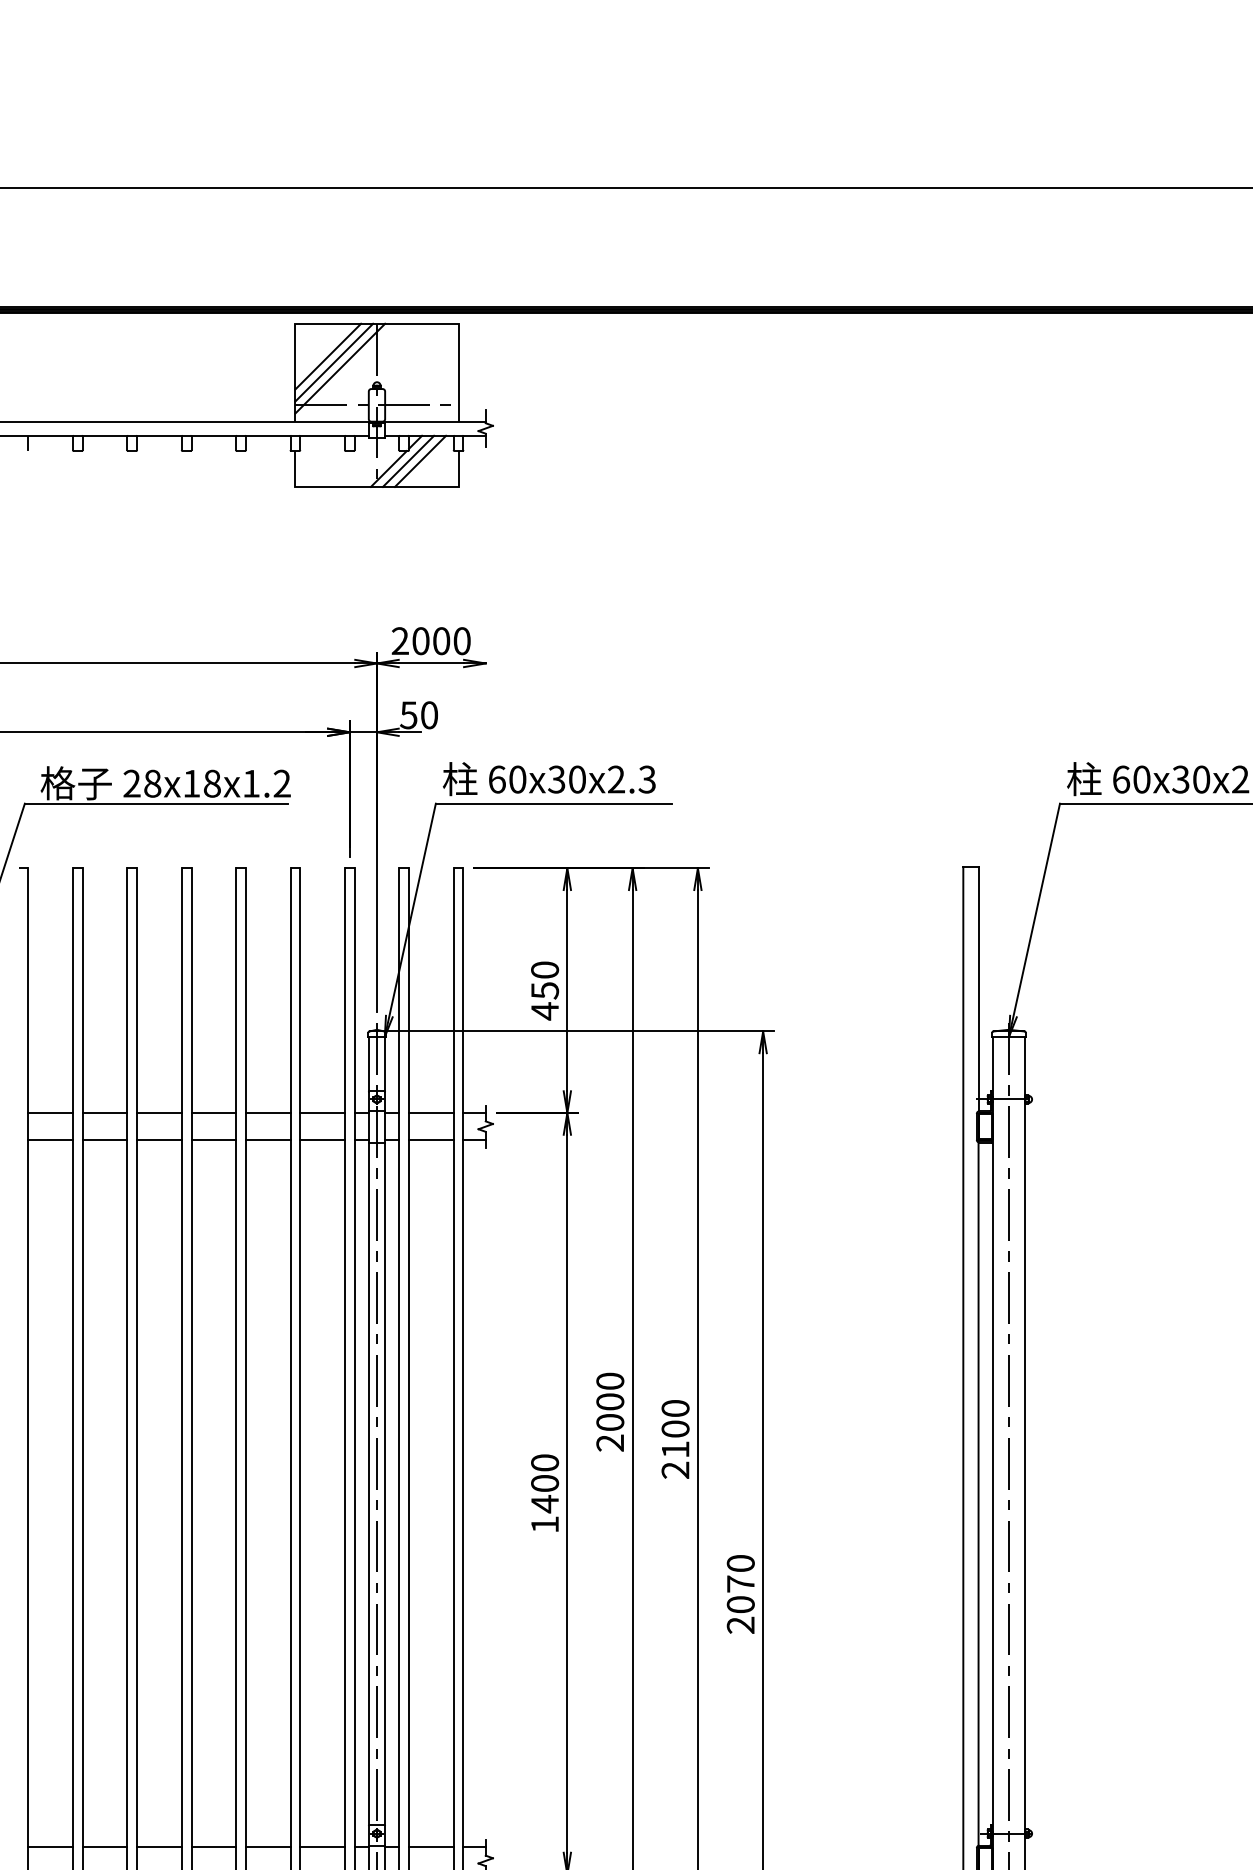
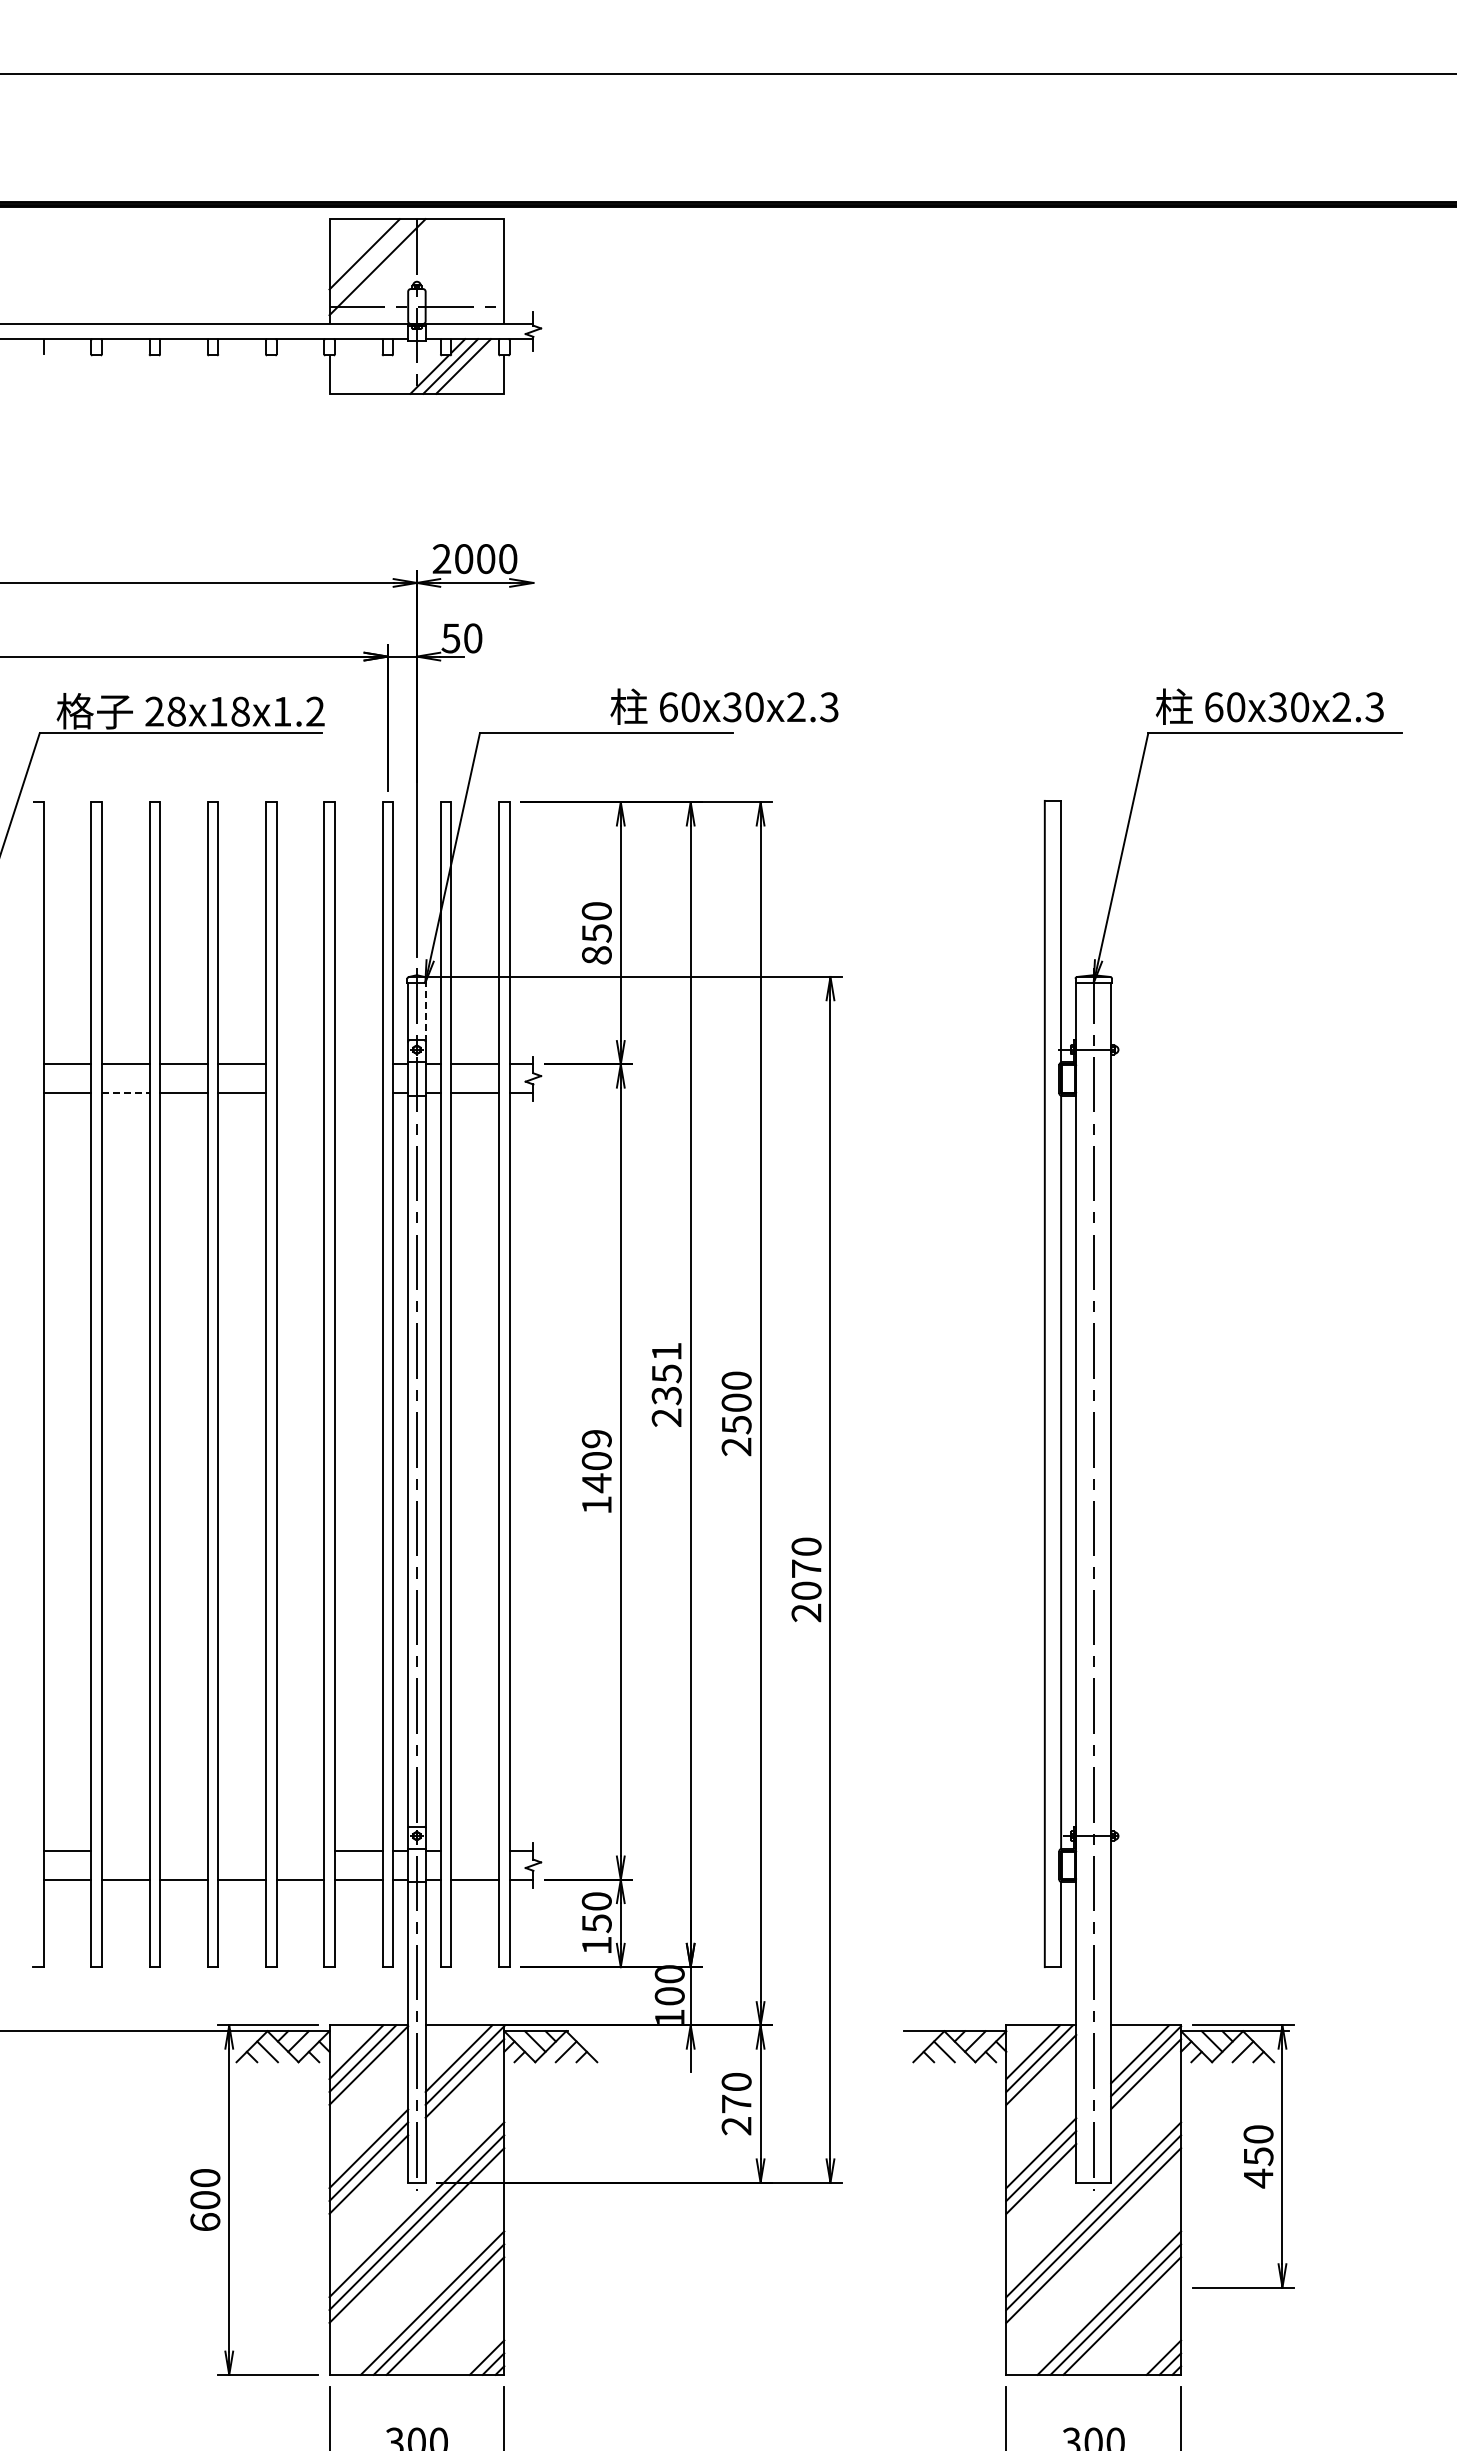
line: (333, 362) -> (370, 260), removed
text: (549, 778) -> (724, 706), moved
text: (544, 1011) -> (596, 955), 450 -> 850
line: (385, 1063) -> (425, 1011), solid -> dashed
line: (268, 1113) -> (300, 1064), removed
line: (322, 1113) -> (358, 1064), removed
line: (104, 1140) -> (125, 1093), solid -> dashed
line: (268, 1140) -> (300, 1093), removed
line: (322, 1140) -> (358, 1093), removed
text: (610, 1401) -> (666, 1373), 2000 -> 2351
text: (675, 1450) -> (736, 1425), 2100 -> 2500
text: (544, 1463) -> (596, 1439), 1400 -> 1409
line: (104, 1847) -> (125, 1850), removed
line: (159, 1847) -> (183, 1850), removed
line: (214, 1847) -> (242, 1850), removed
line: (268, 1847) -> (300, 1850), removed
line: (431, 1847) -> (475, 1850), removed

